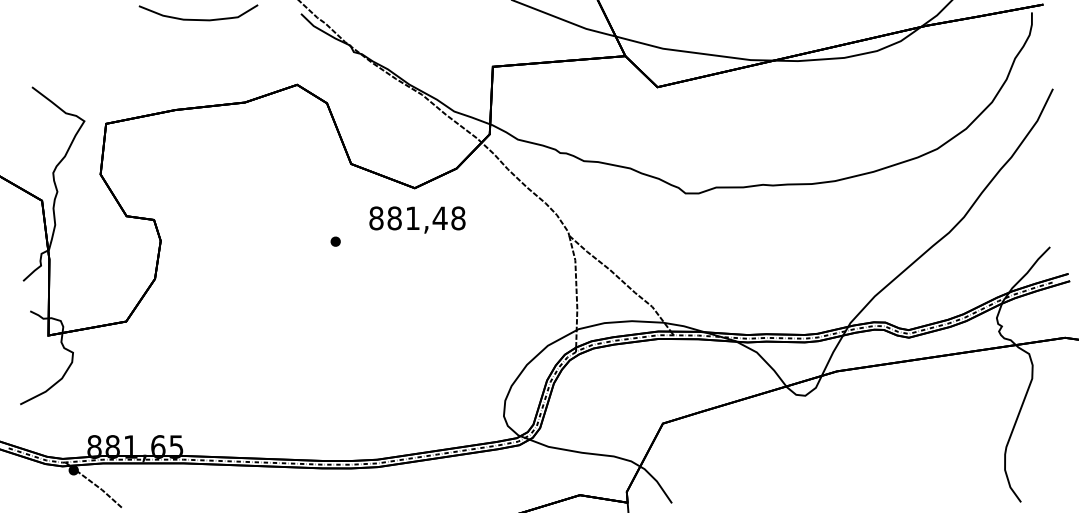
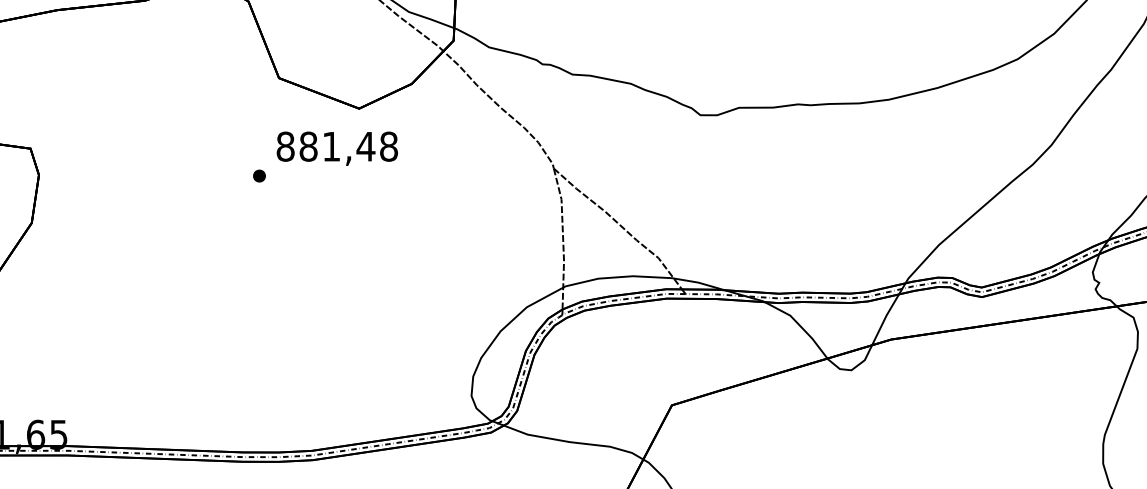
text: (417, 219) -> (337, 148), moved

